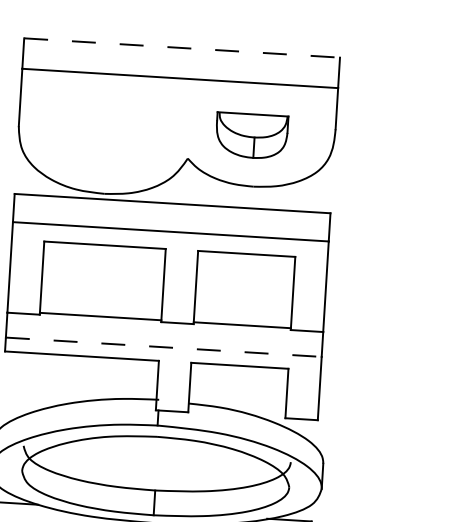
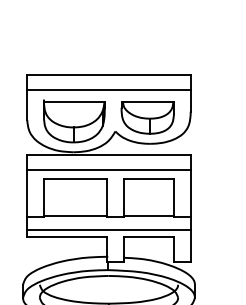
line: (183, 47) -> (109, 74), dashed -> solid
part: (109, 134) -> (74, 121), added
part: (251, 135) -> (147, 117), size x1.43
line: (164, 347) -> (109, 229), dashed -> solid

